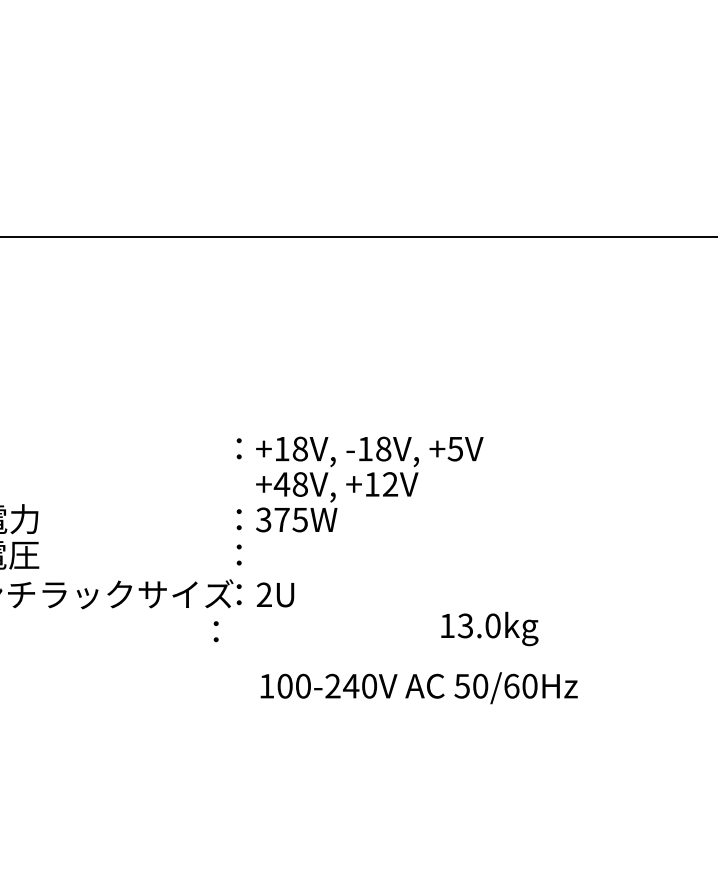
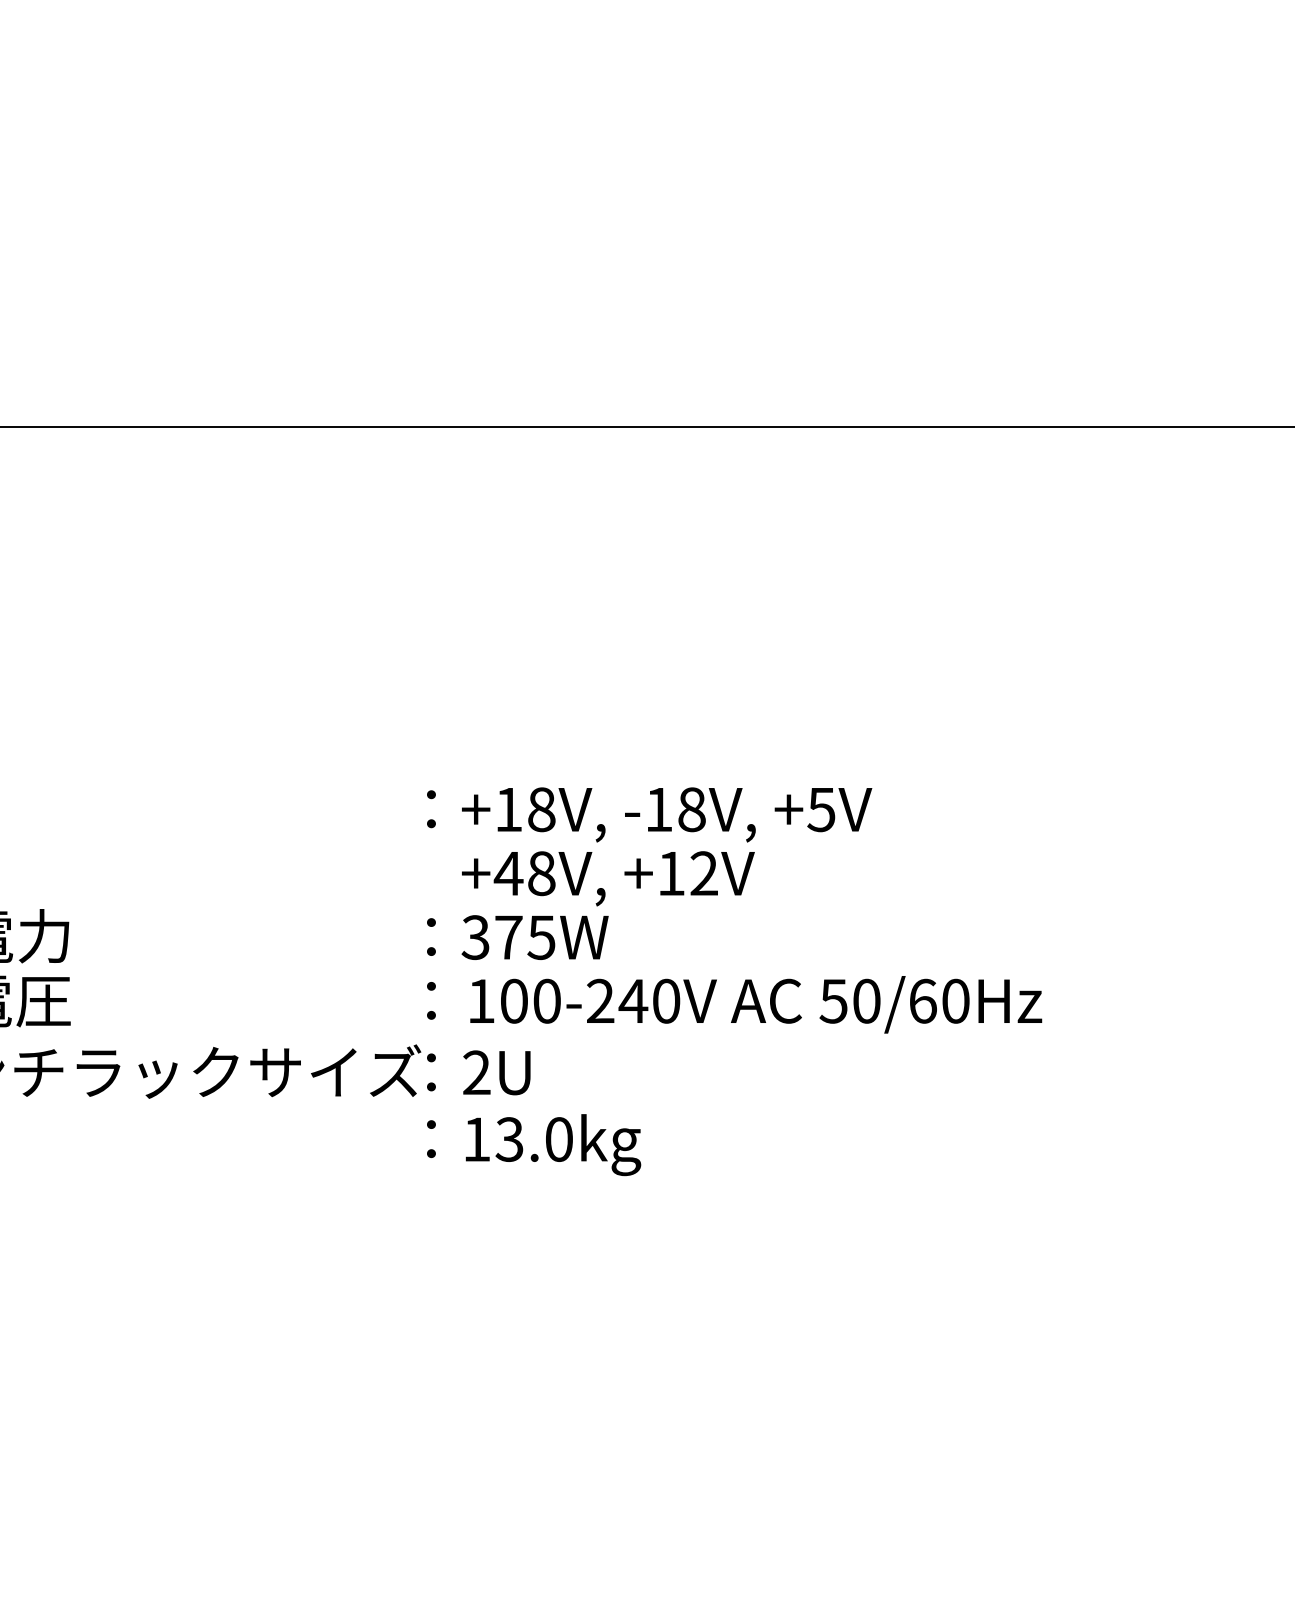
text: (489, 628) -> (552, 1144), moved
text: (215, 631) -> (430, 1138), moved
text: (418, 688) -> (754, 1005), moved

